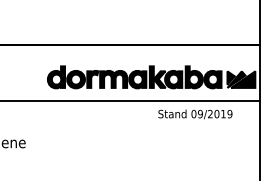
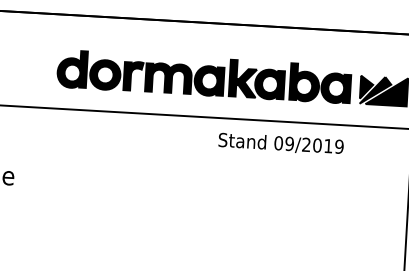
text: (195, 114) -> (281, 144), moved

